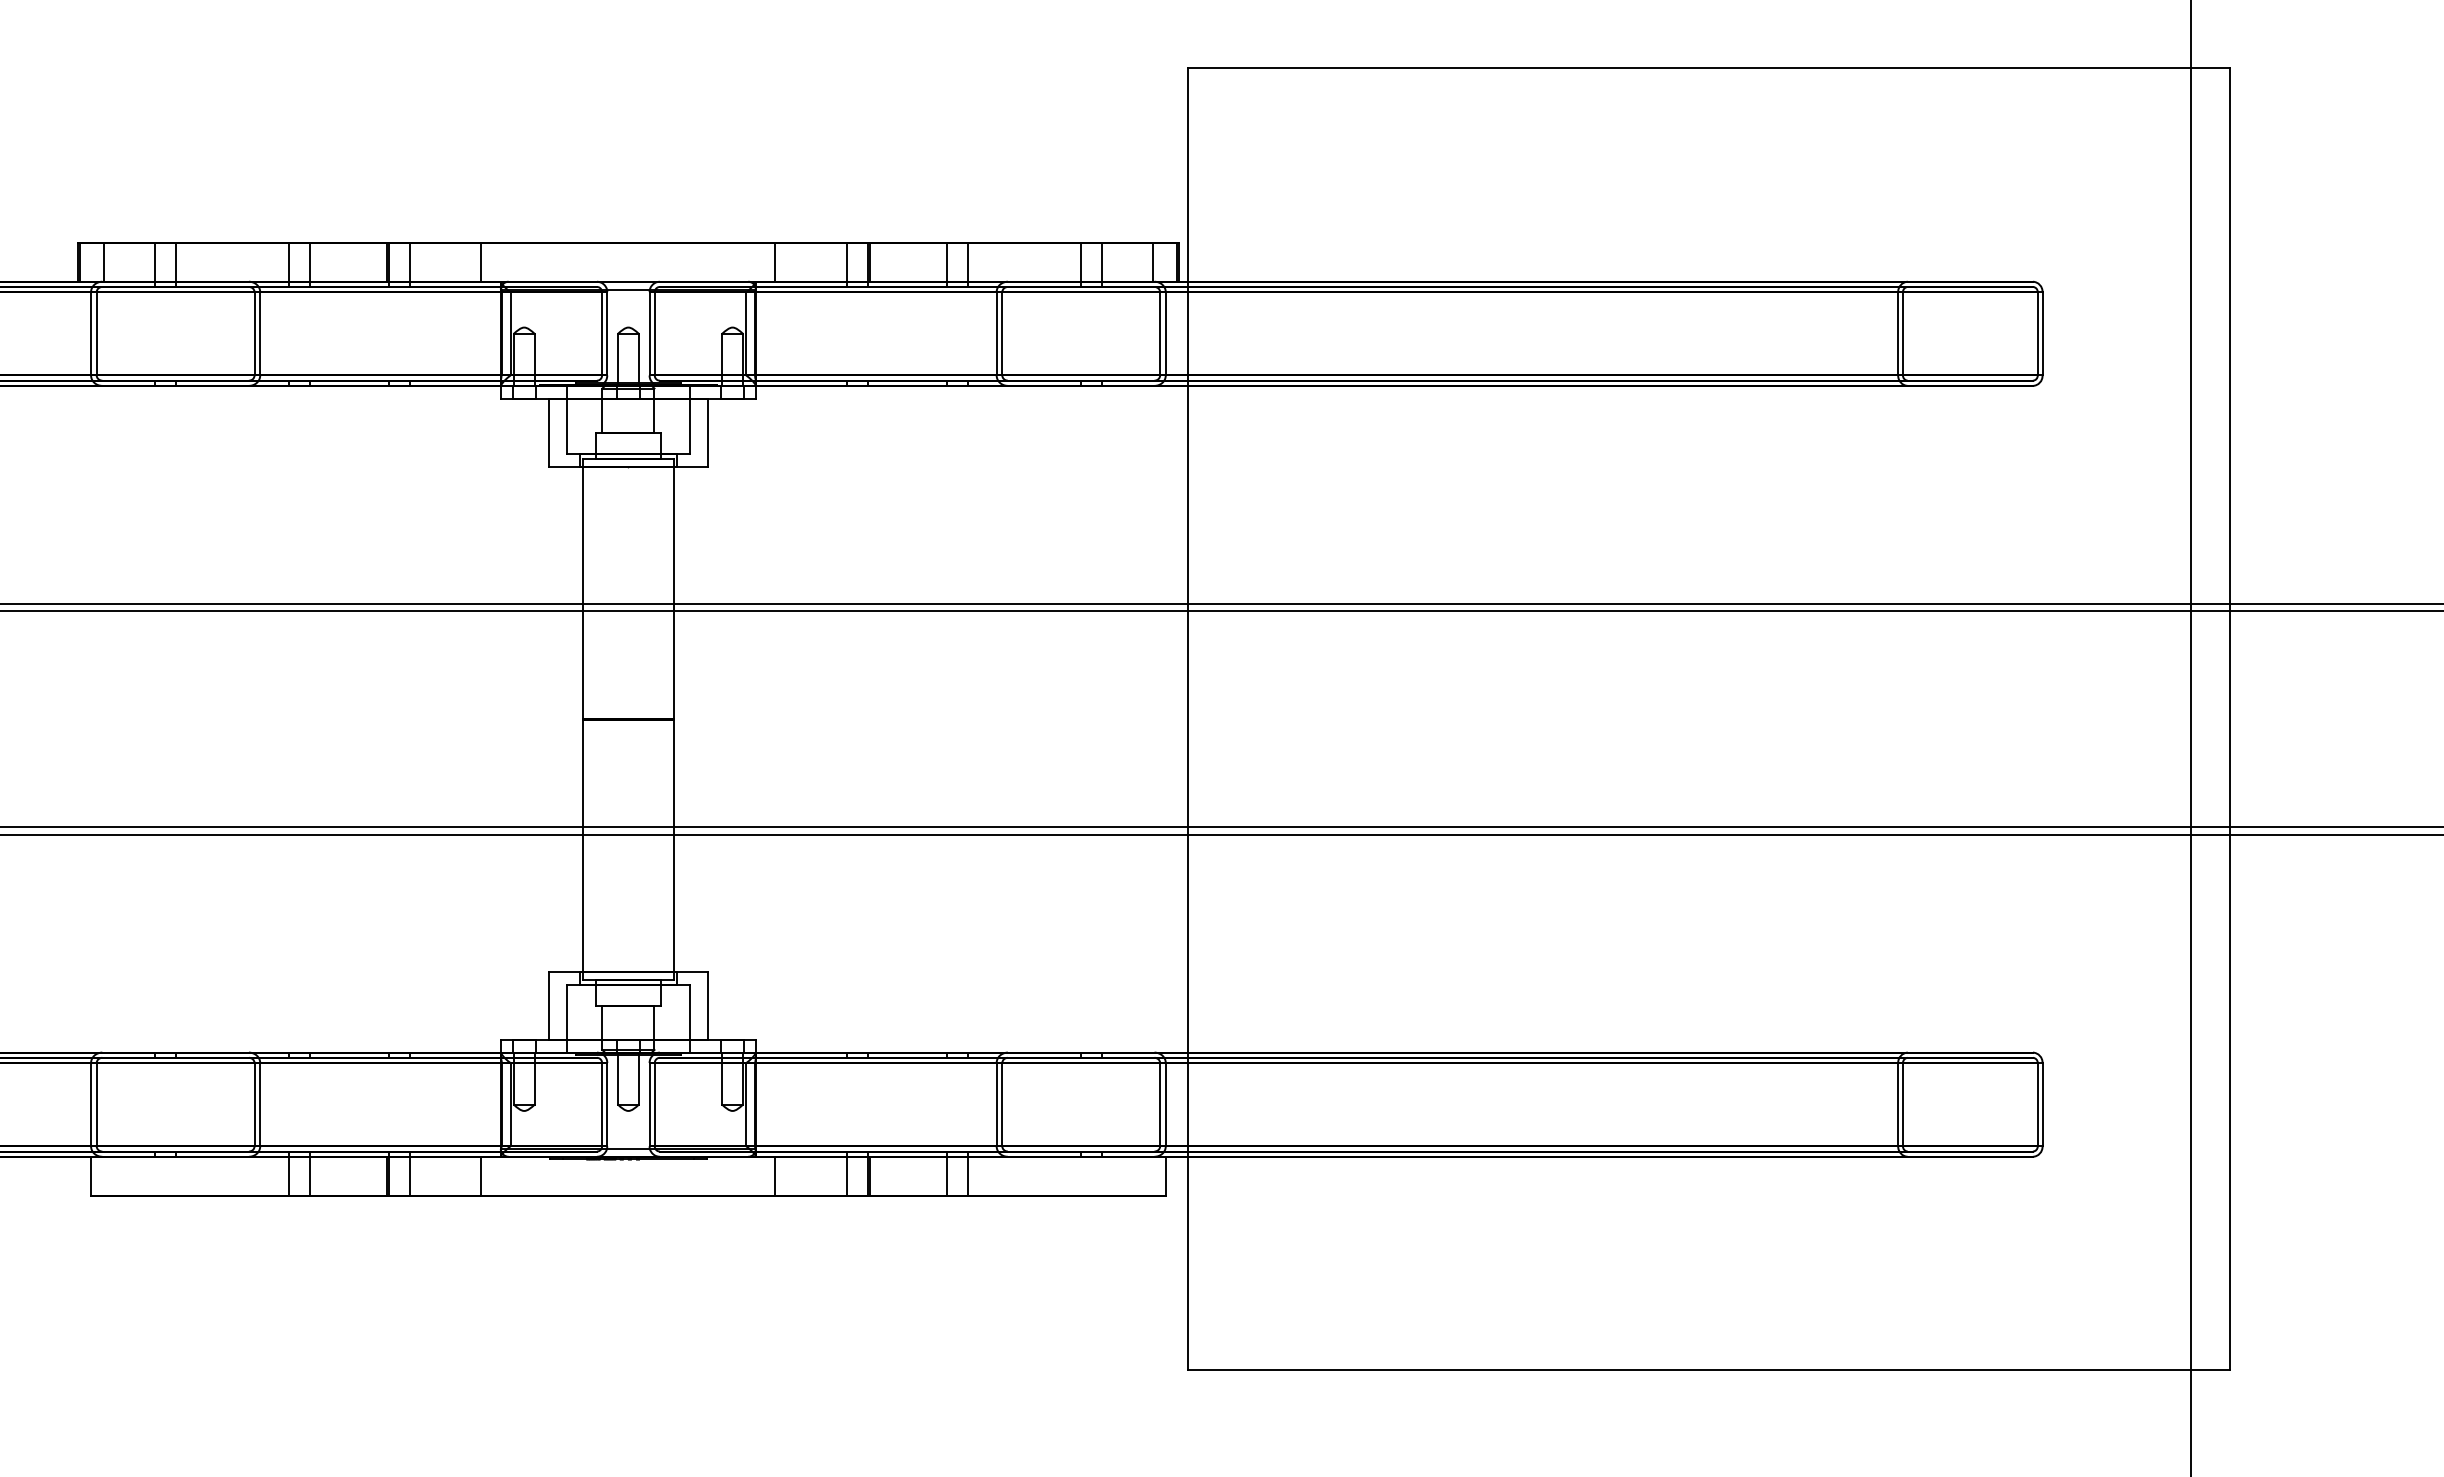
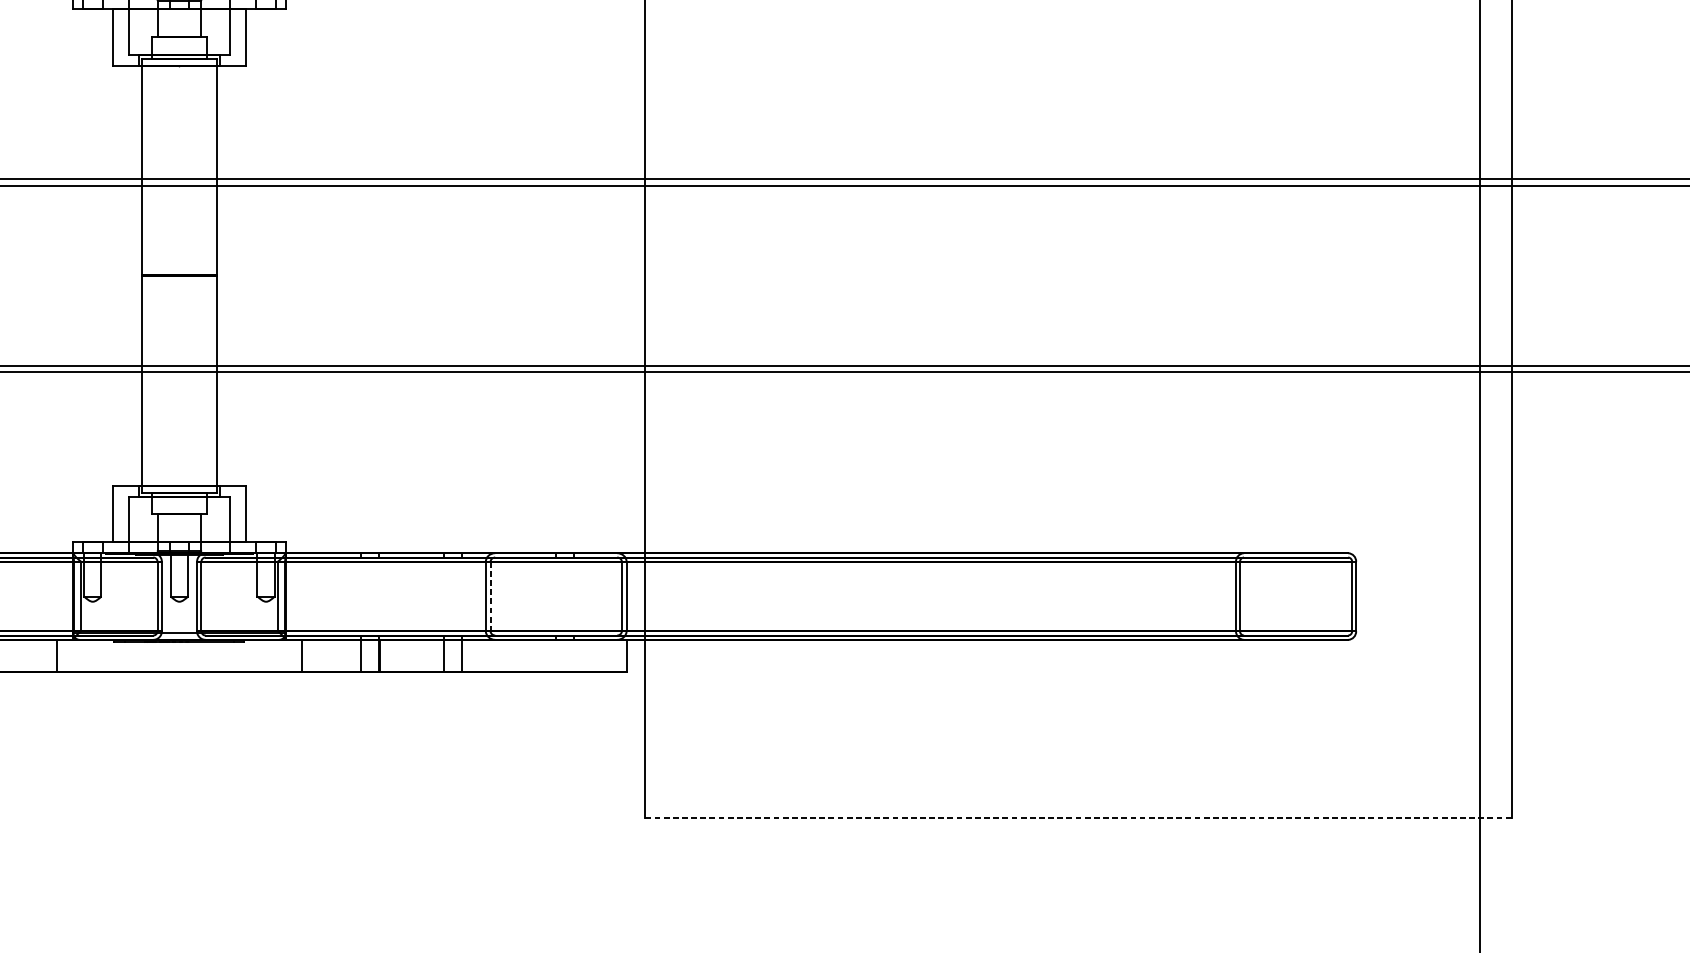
line: (1002, 1104) -> (490, 596), solid -> dashed
line: (1709, 1370) -> (1079, 817), solid -> dashed

